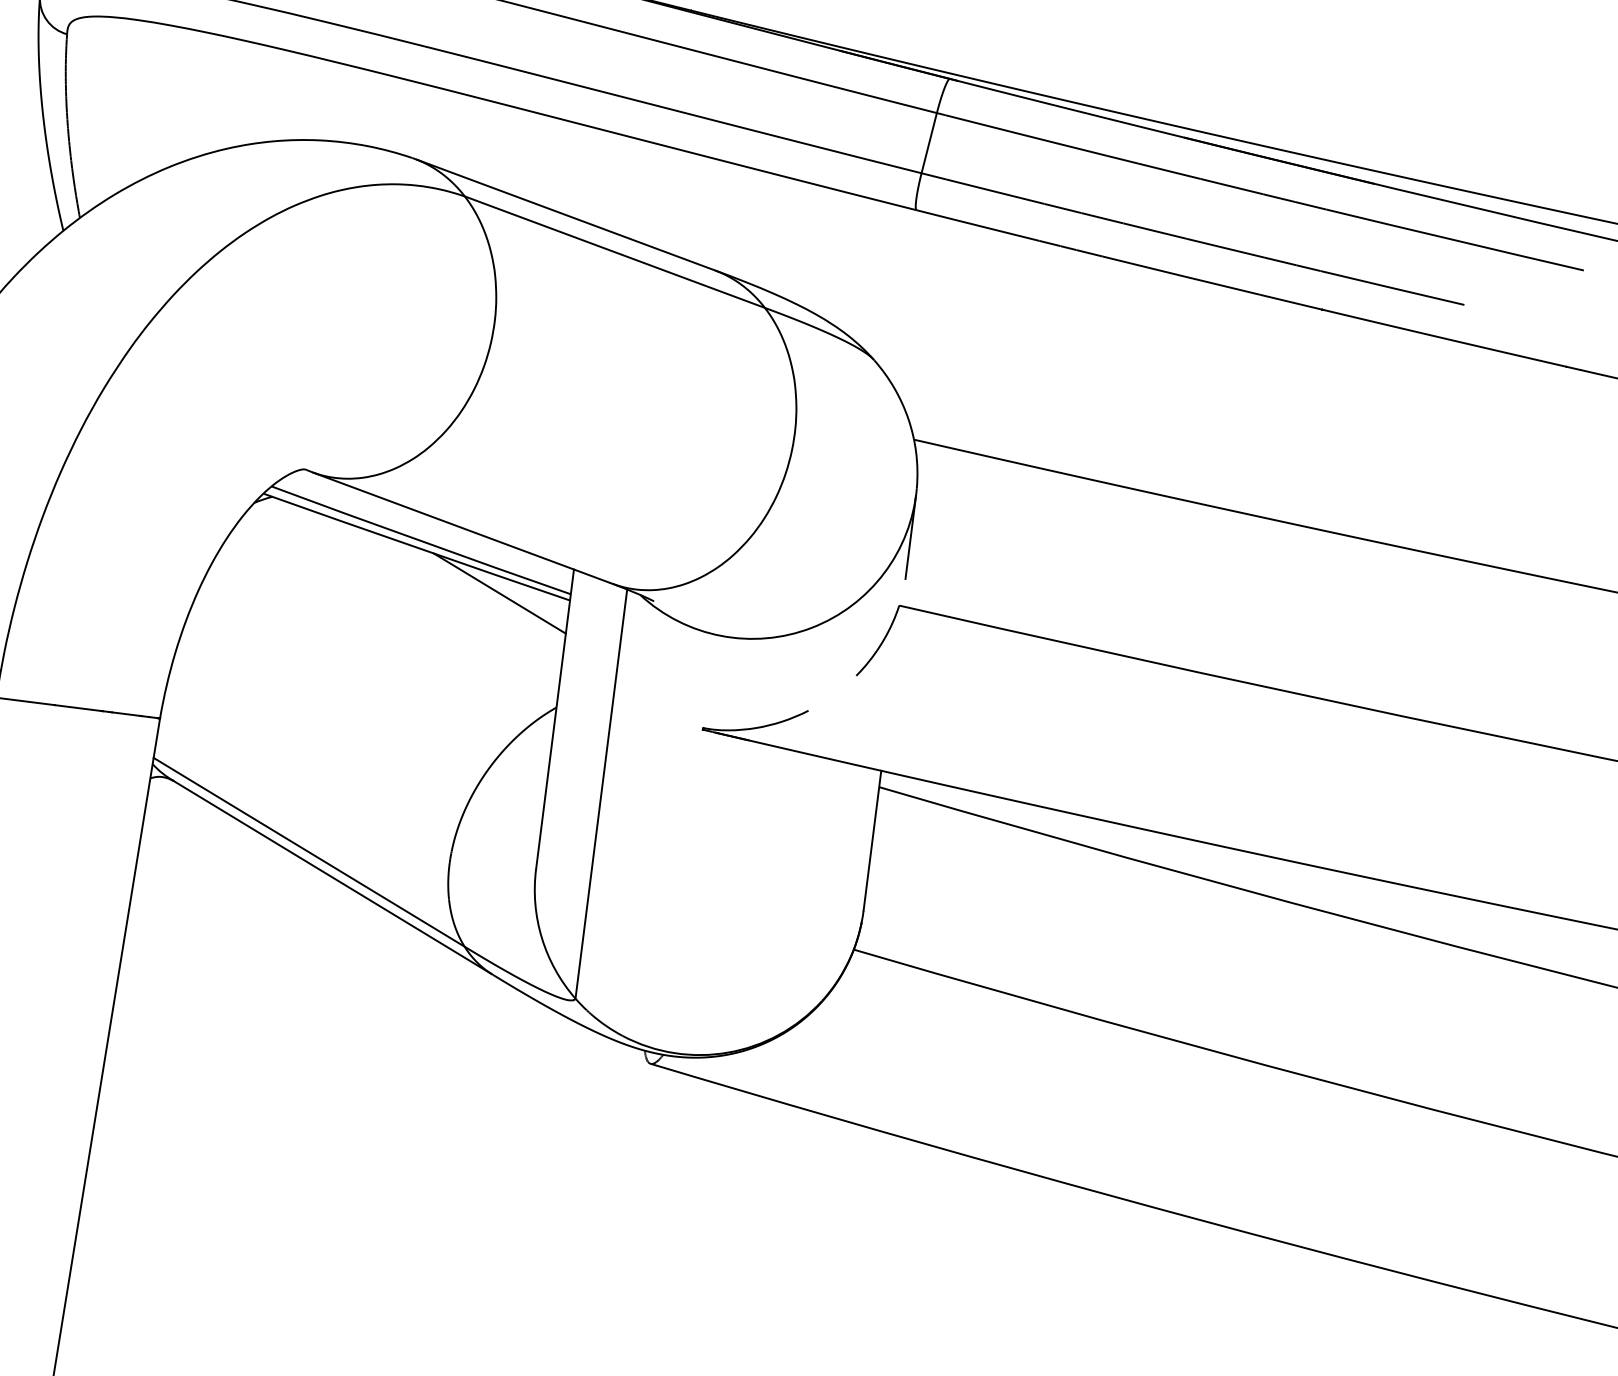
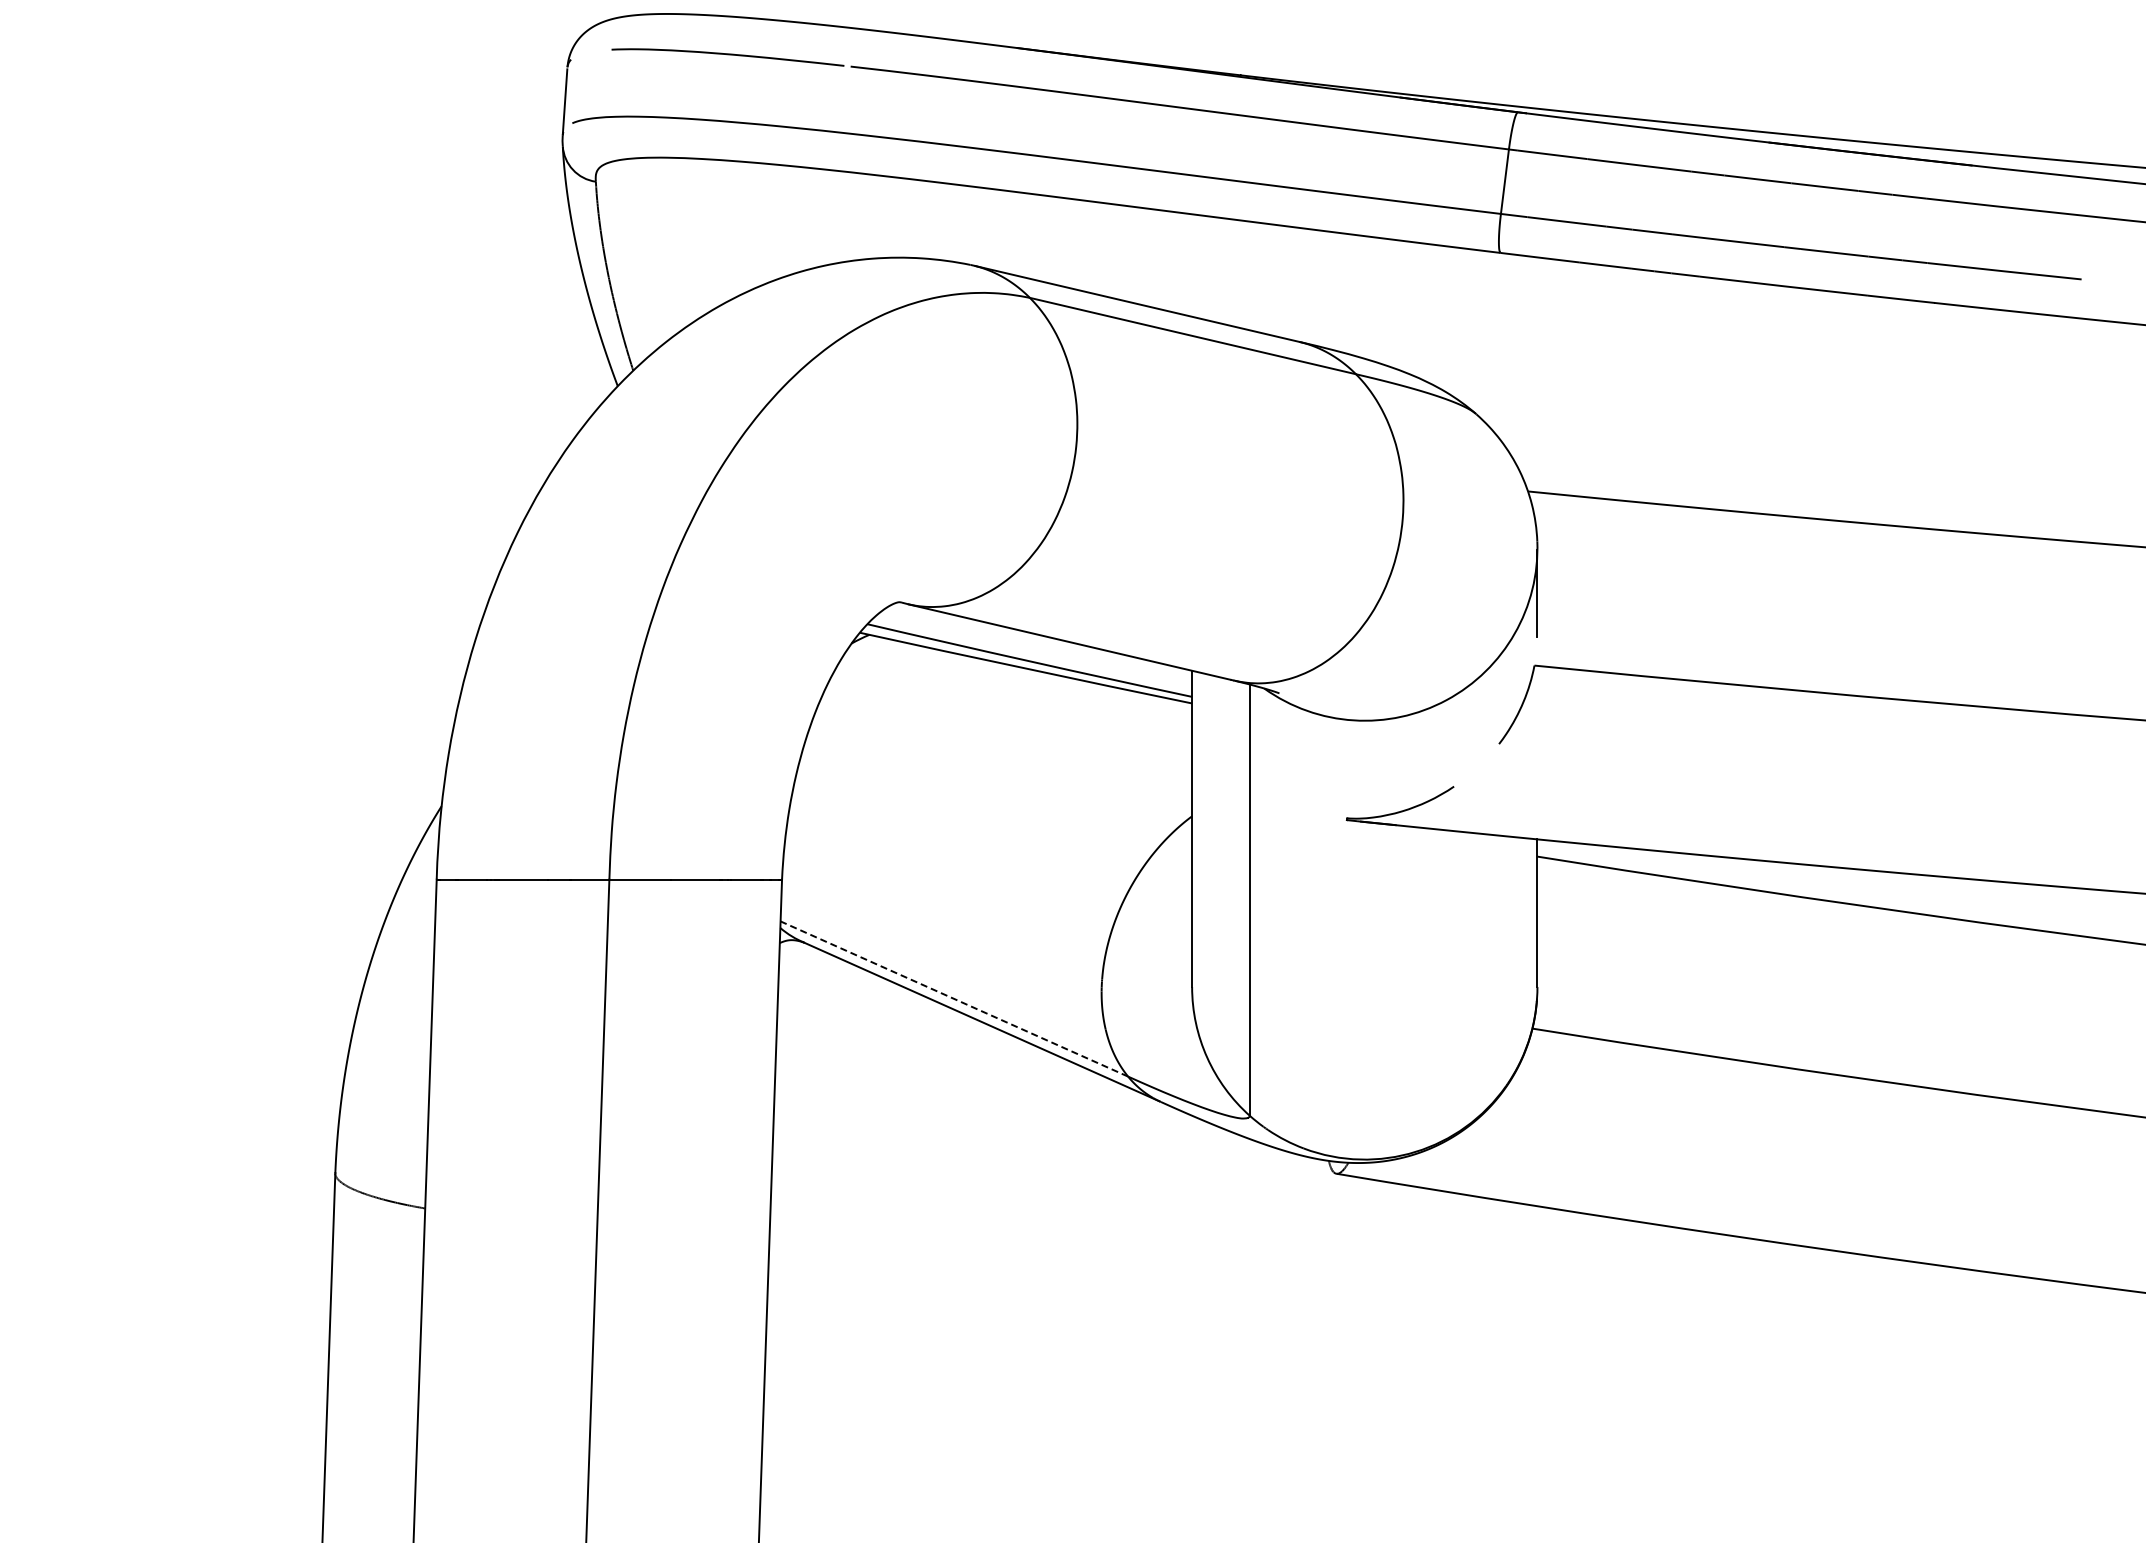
line: (500, 593) -> (1118, 705), removed
line: (308, 851) -> (953, 998), solid -> dashed

